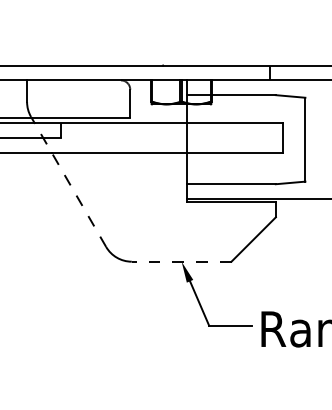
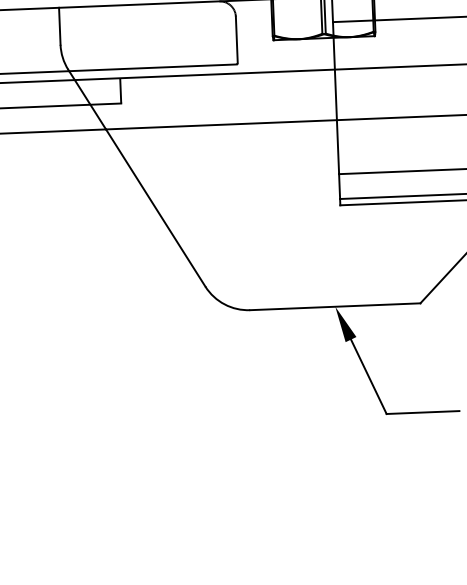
line: (68, 181) -> (136, 177), dashed -> solid
line: (181, 261) -> (335, 306), dashed -> solid

